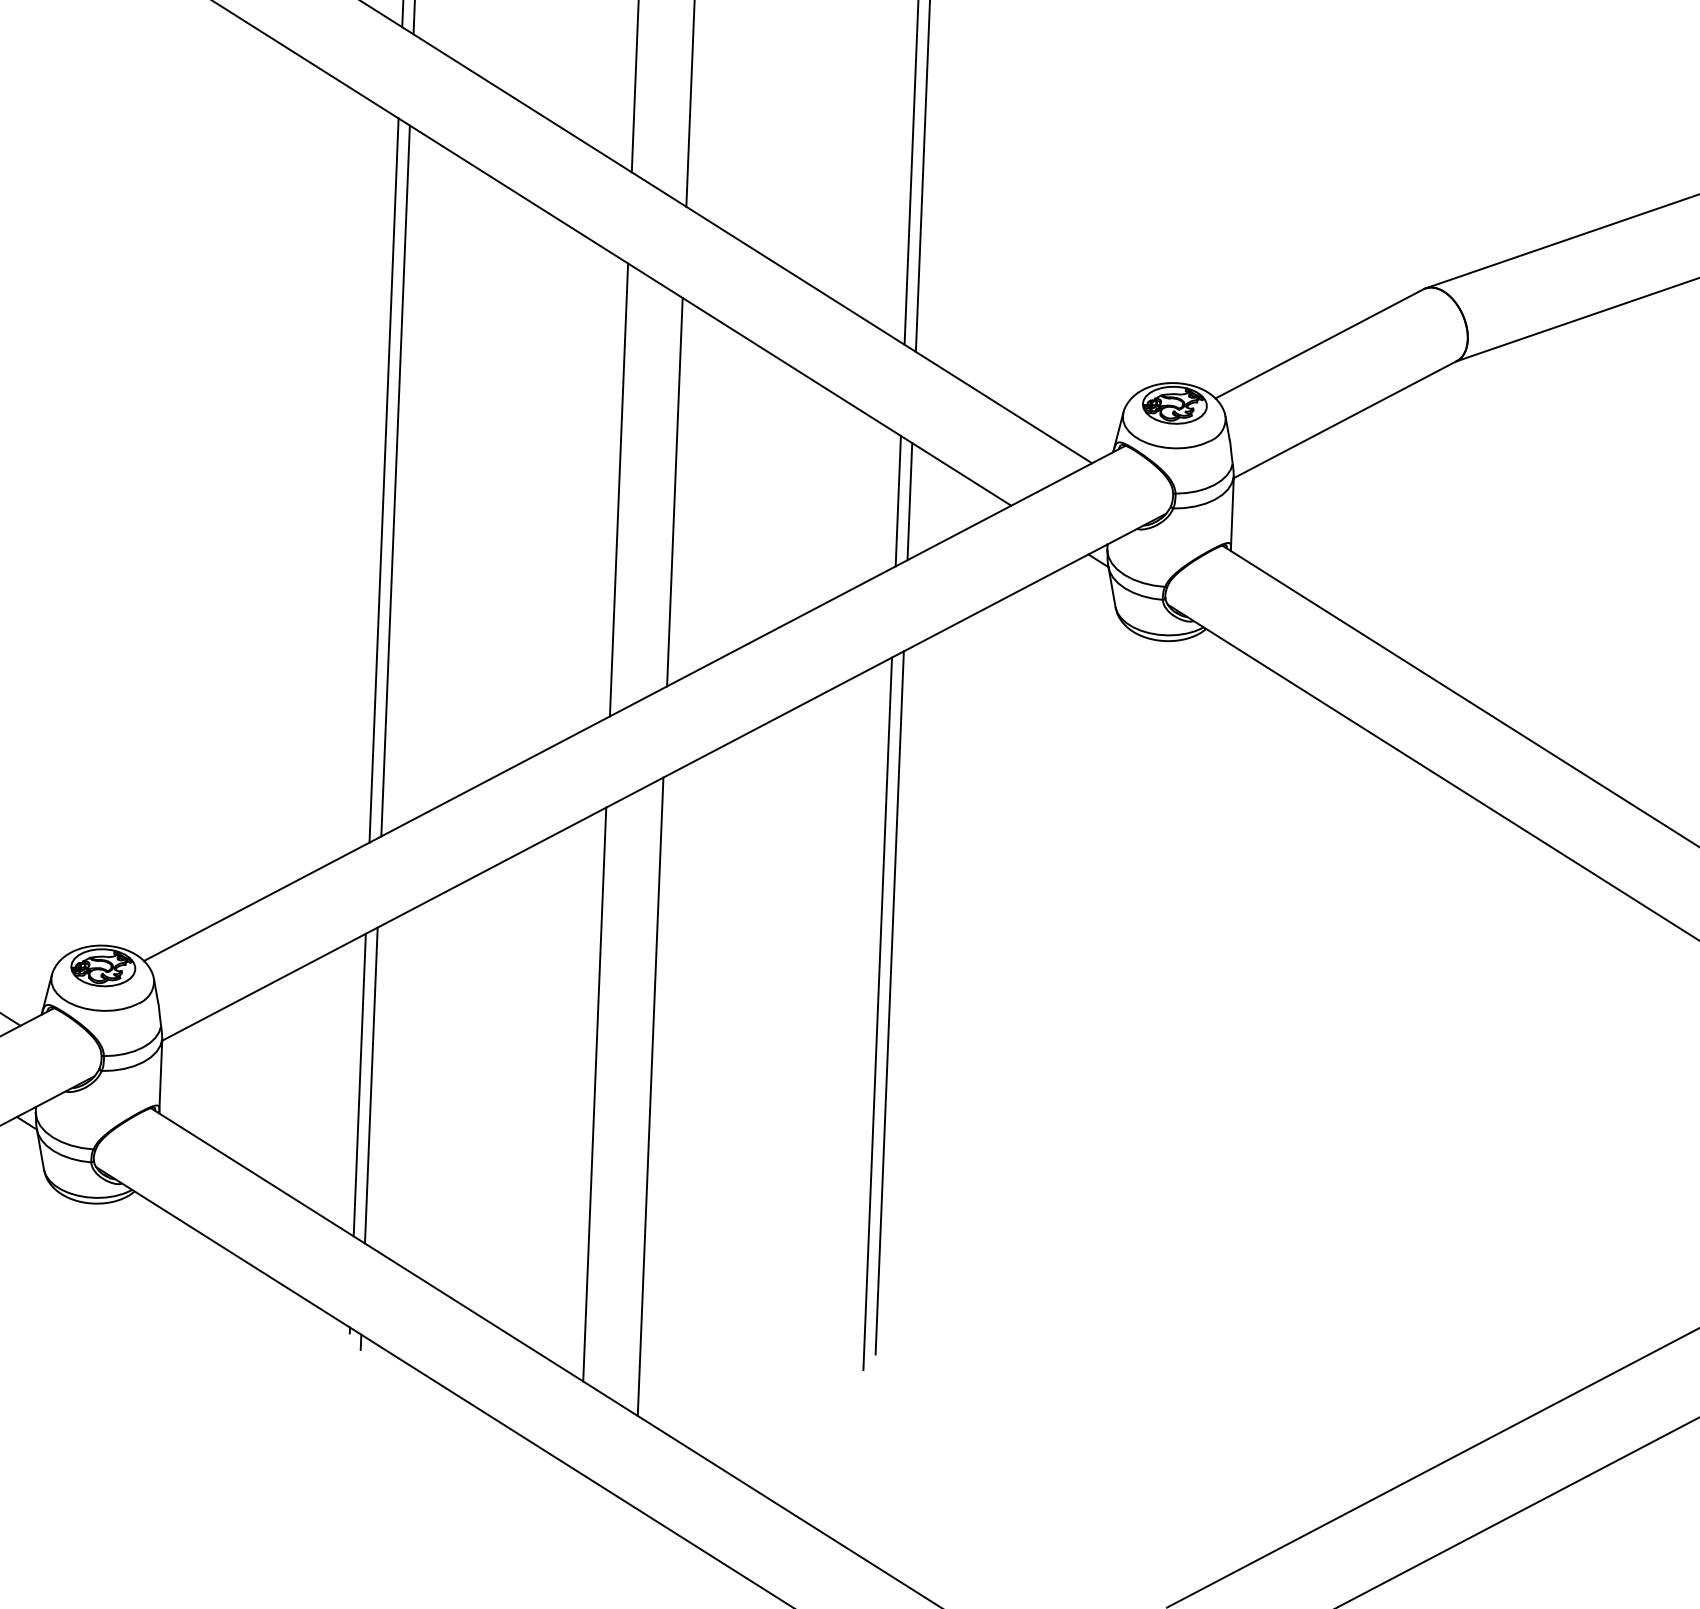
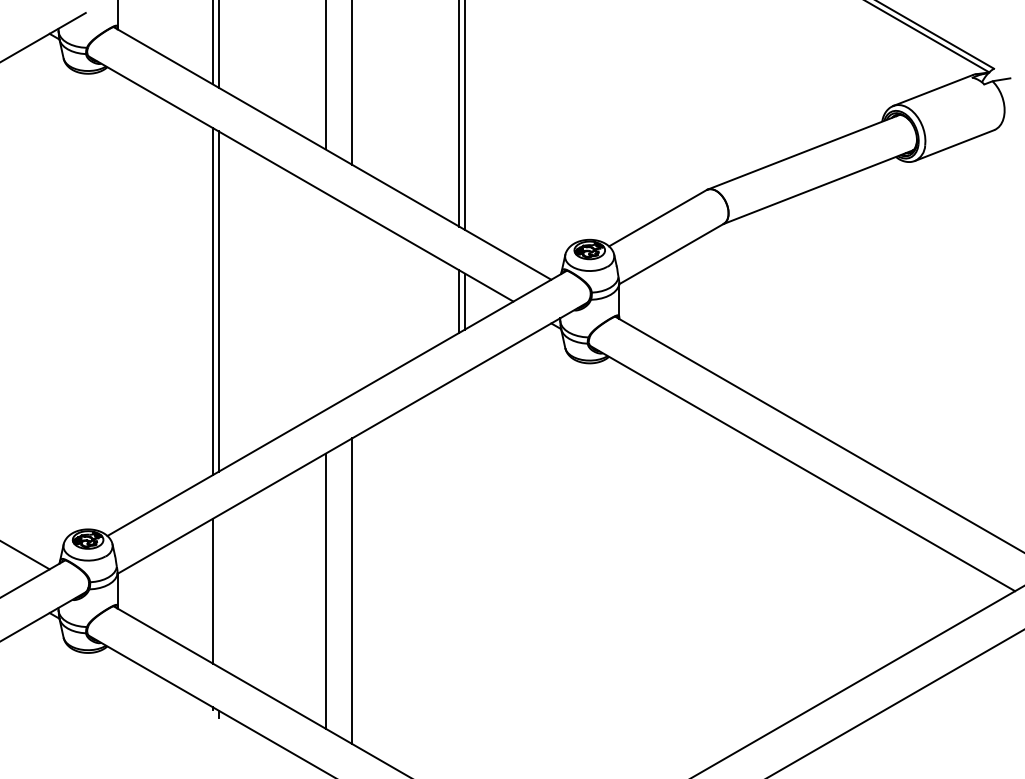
line: (618, 489) -> (325, 301), removed
line: (675, 492) -> (352, 301), removed
line: (888, 1002) -> (464, 541), removed
line: (878, 1012) -> (459, 546), removed
line: (371, 1084) -> (218, 590), removed

